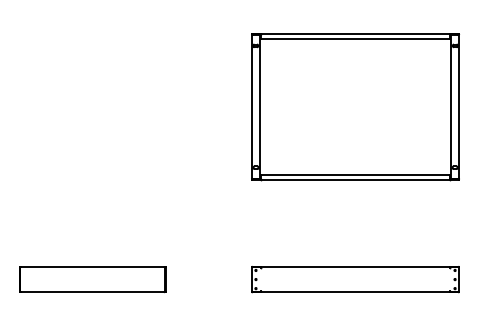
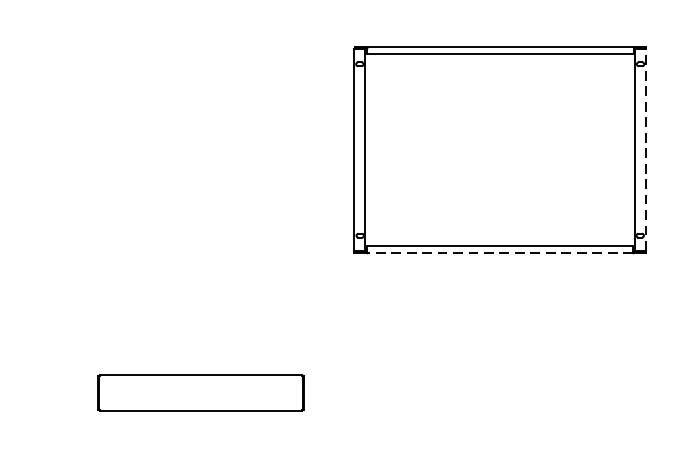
line: (459, 106) -> (646, 149), solid -> dashed
line: (355, 180) -> (500, 253), solid -> dashed
part: (92, 279) -> (200, 392), moved
part: (355, 279) -> (500, 392), removed

